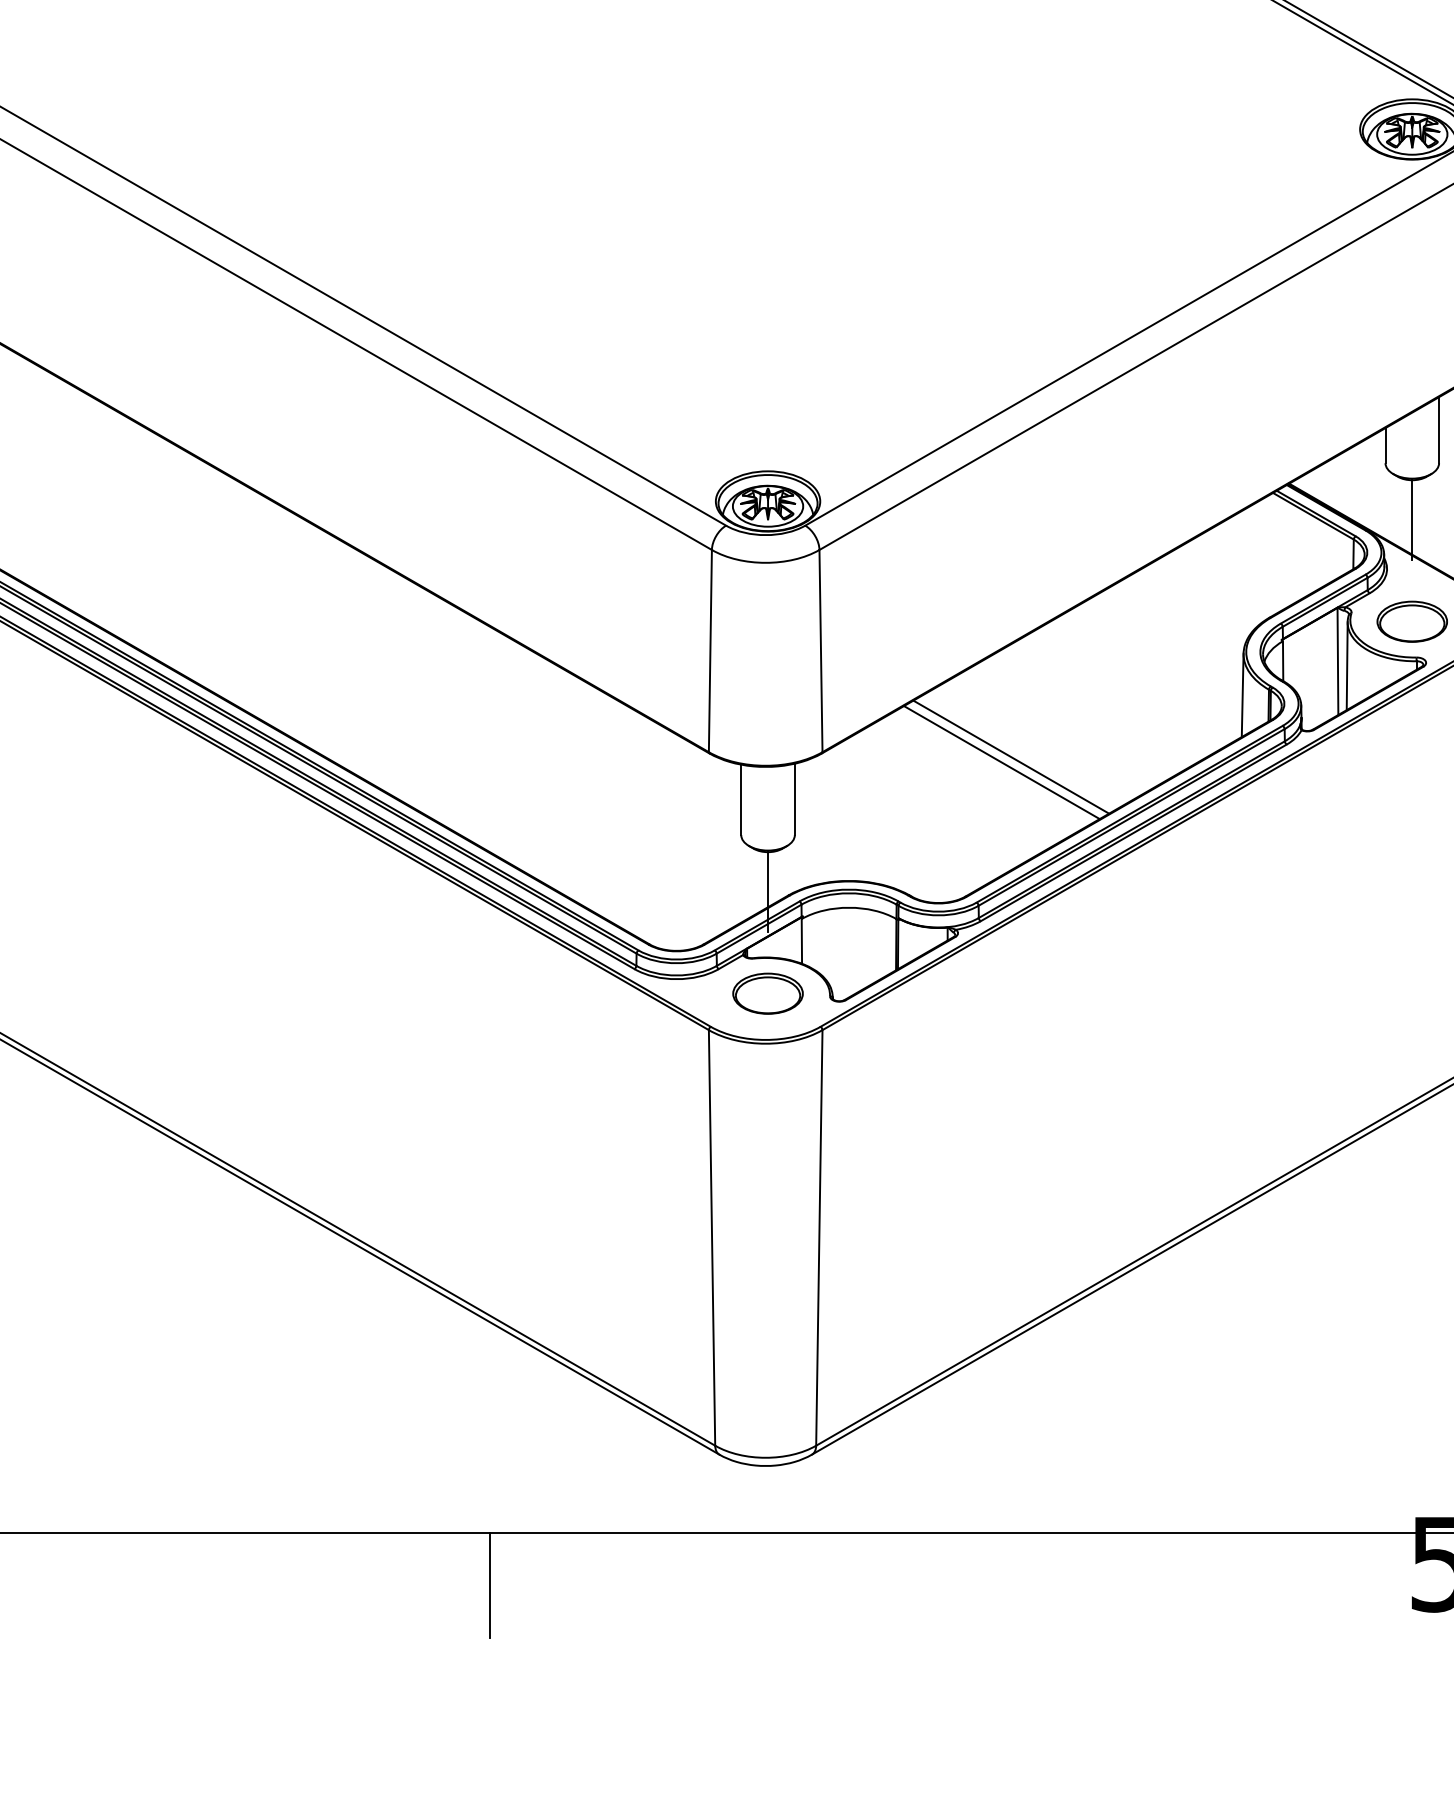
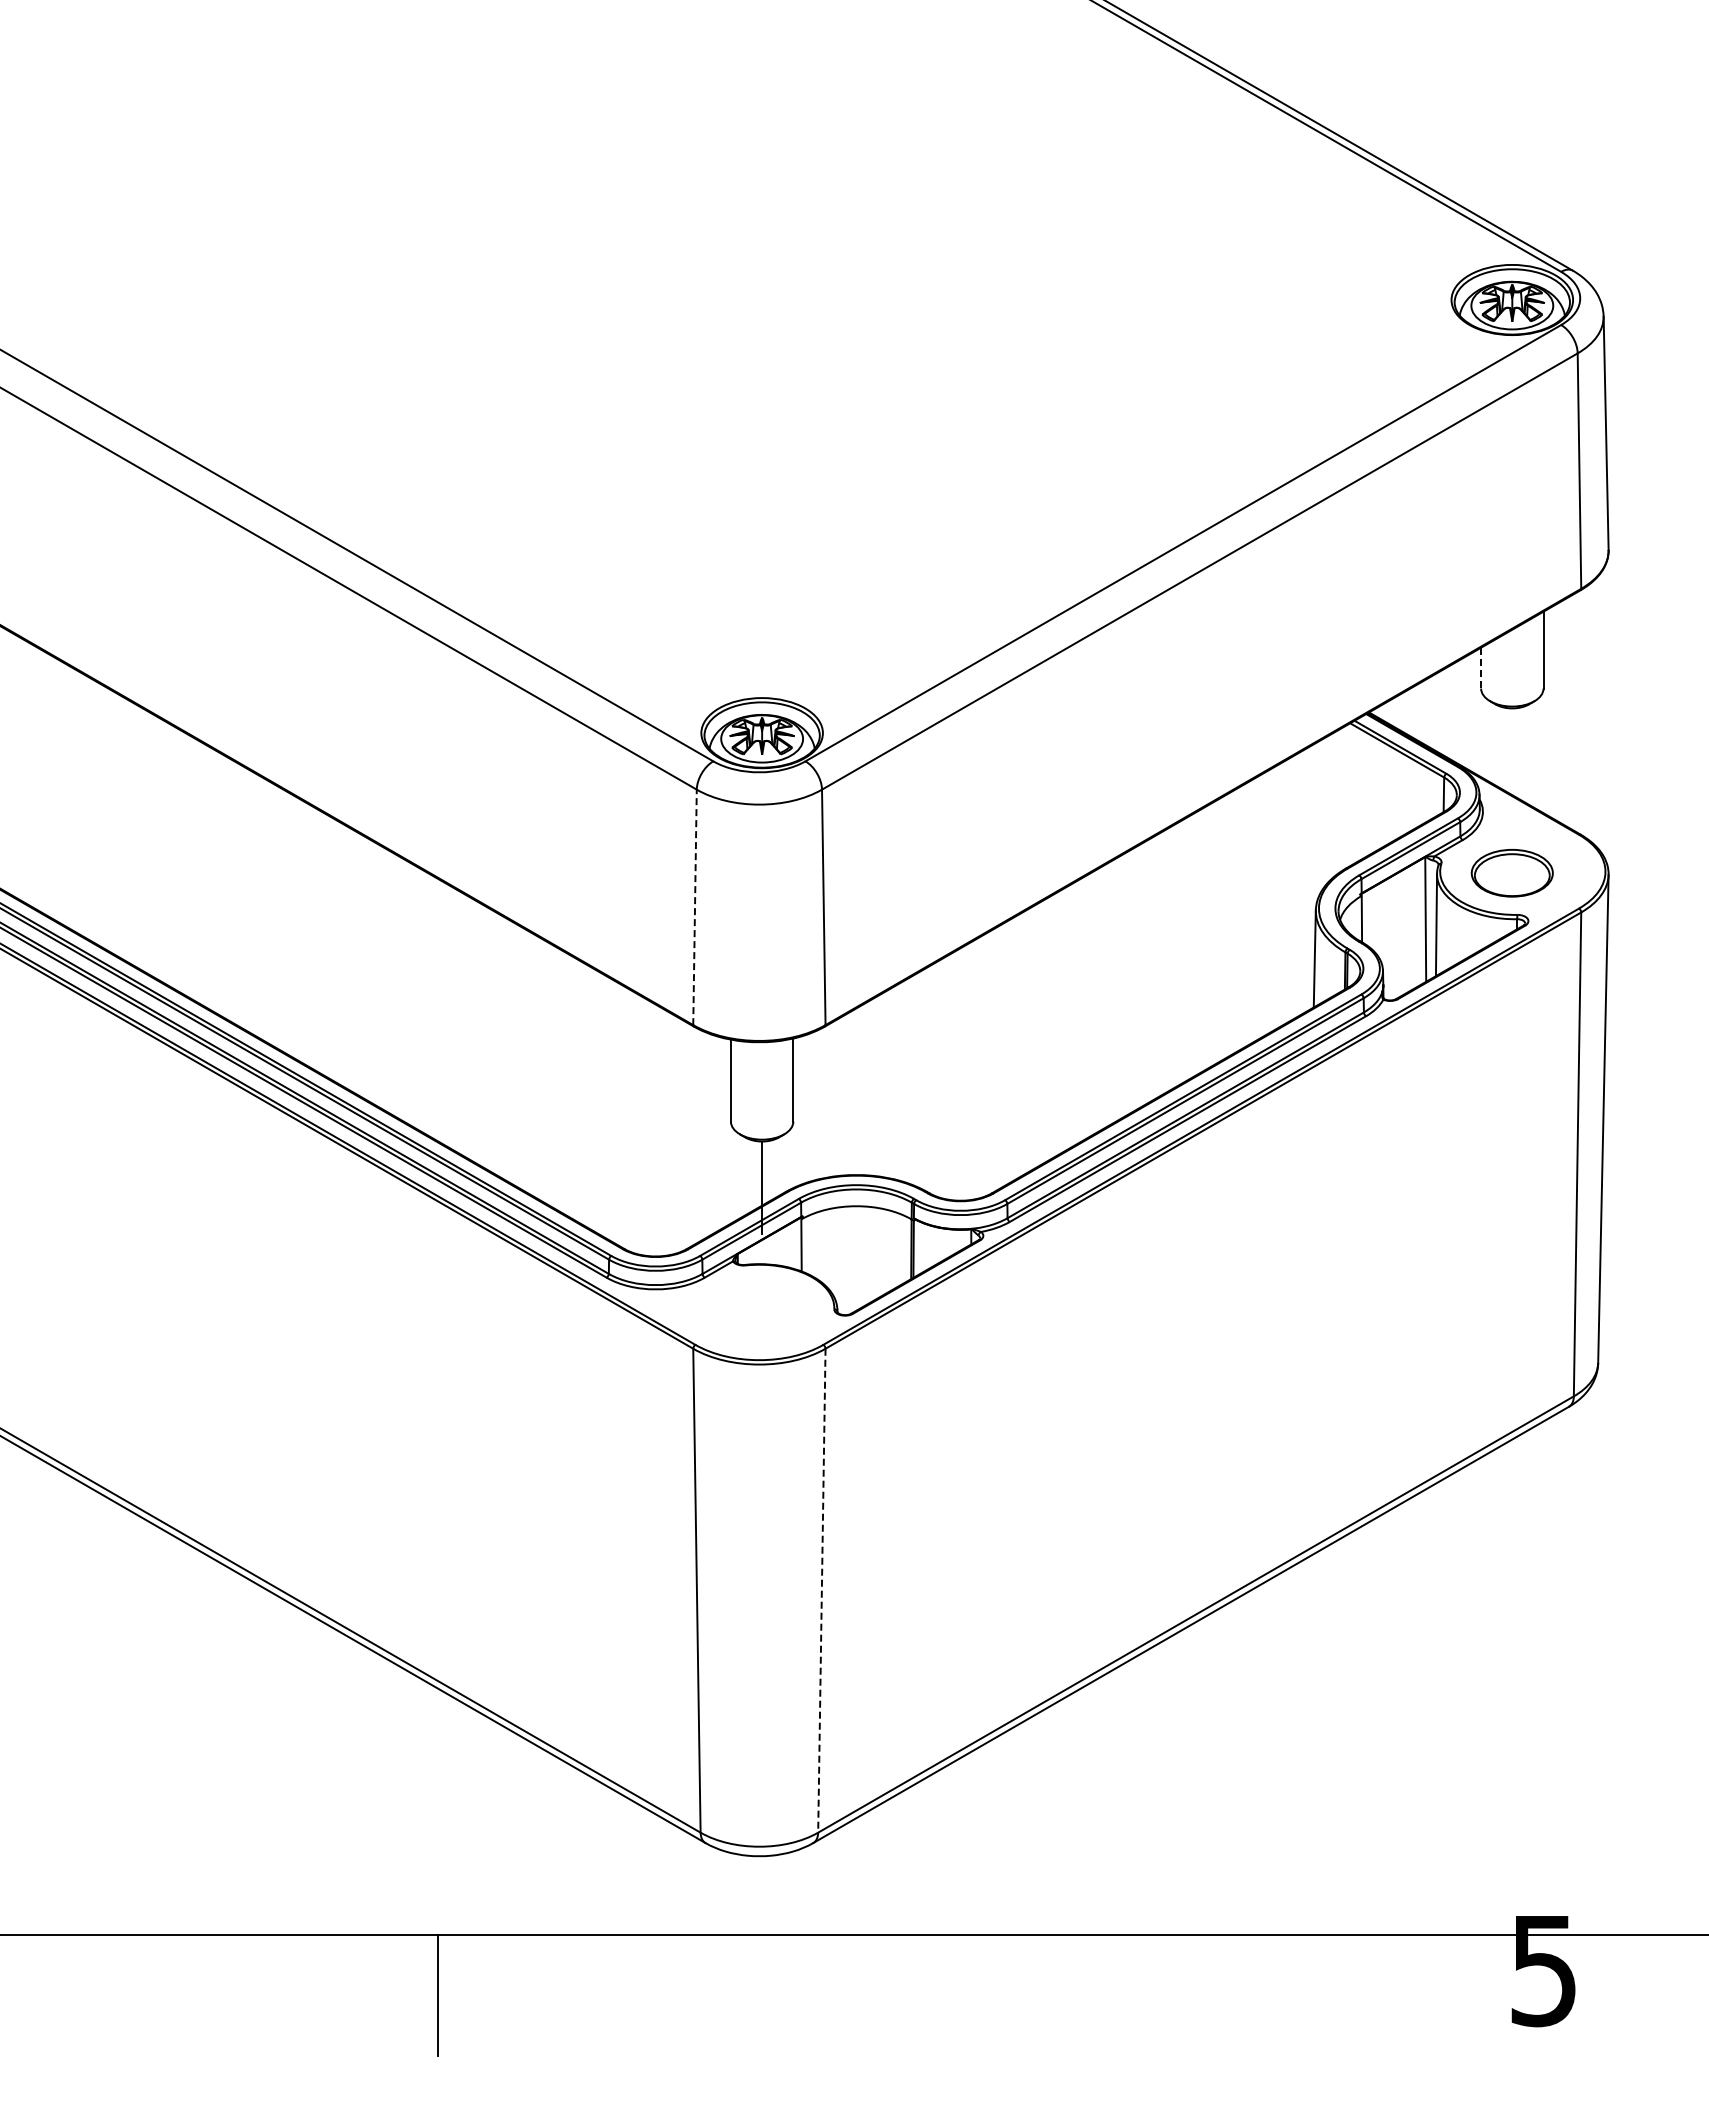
line: (1385, 445) -> (1481, 668), solid -> dashed
line: (1412, 519) -> (1512, 754), removed
line: (710, 651) -> (695, 907), solid -> dashed
line: (1011, 756) -> (1045, 1030), removed
line: (1001, 762) -> (1034, 1037), removed
part: (767, 993) -> (761, 1306), removed
line: (819, 1237) -> (821, 1590), solid -> dashed

